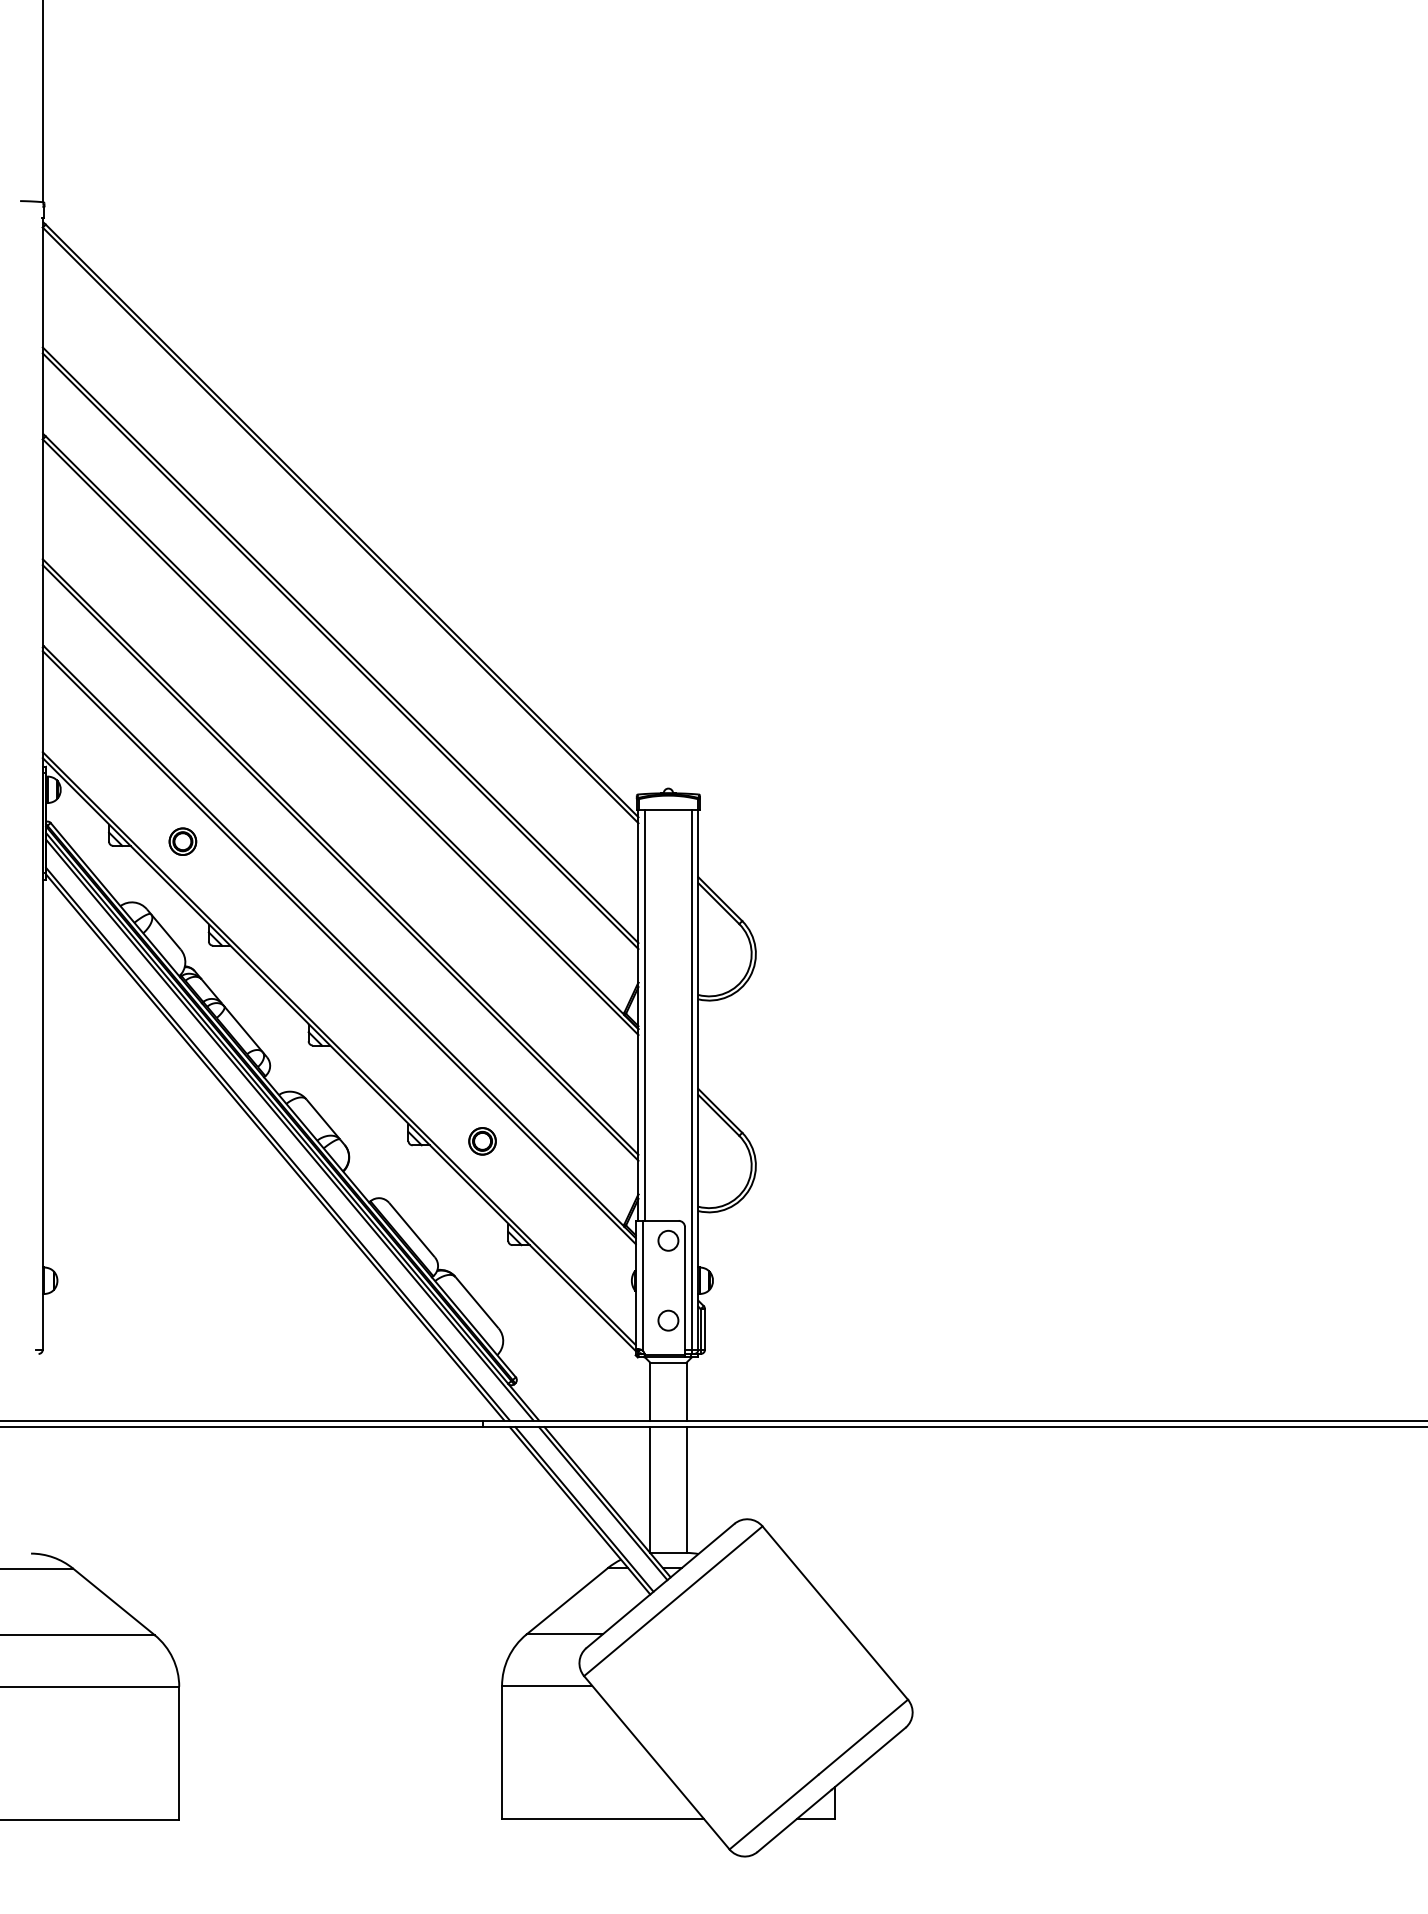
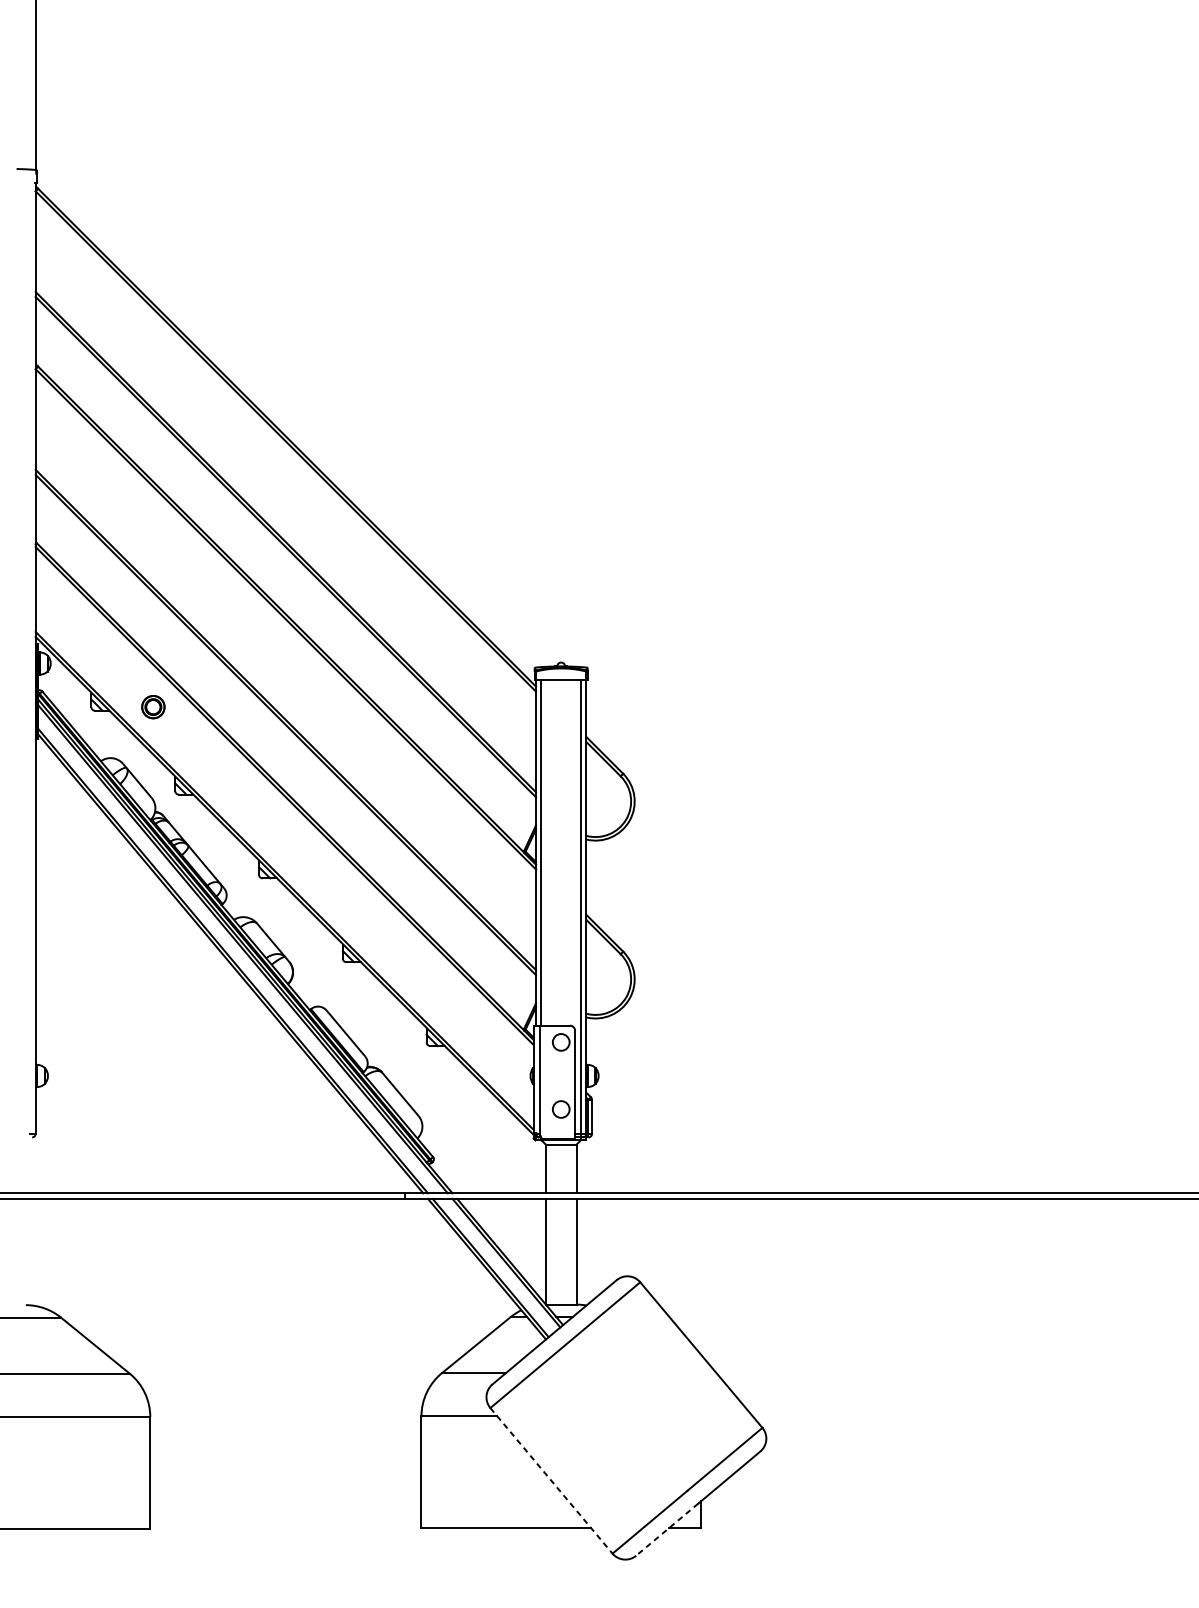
part: (482, 1141) -> (405, 958), removed
line: (657, 1763) -> (552, 1481), solid -> dashed
line: (794, 1821) -> (667, 1530), solid -> dashed

